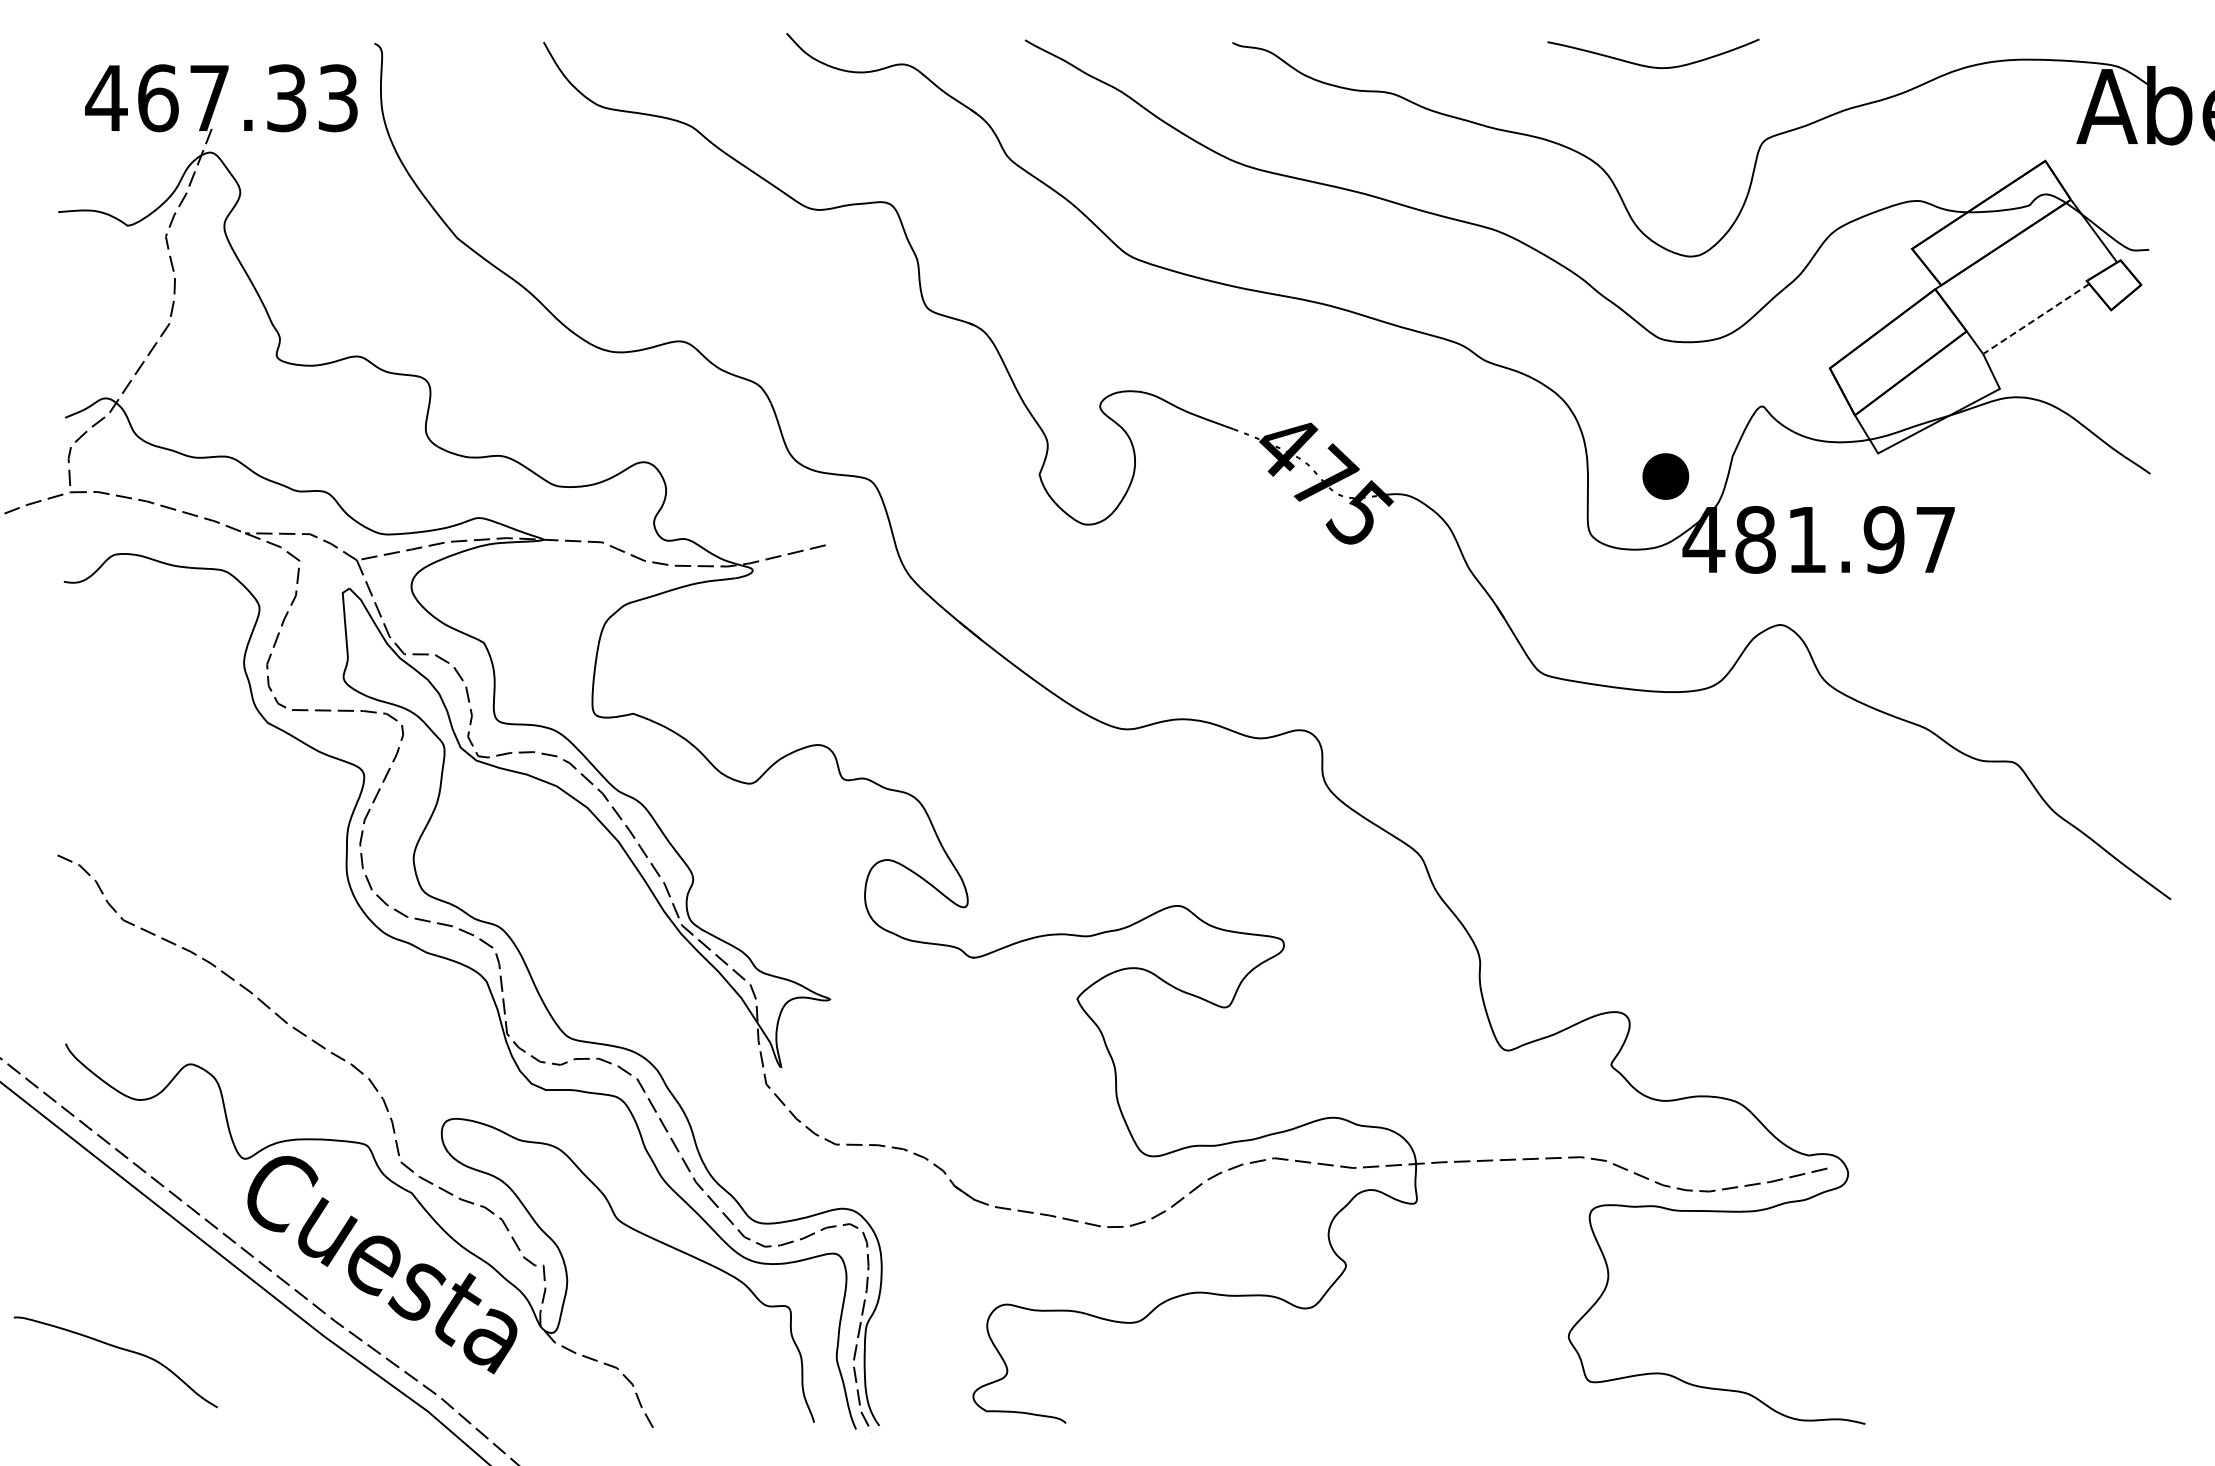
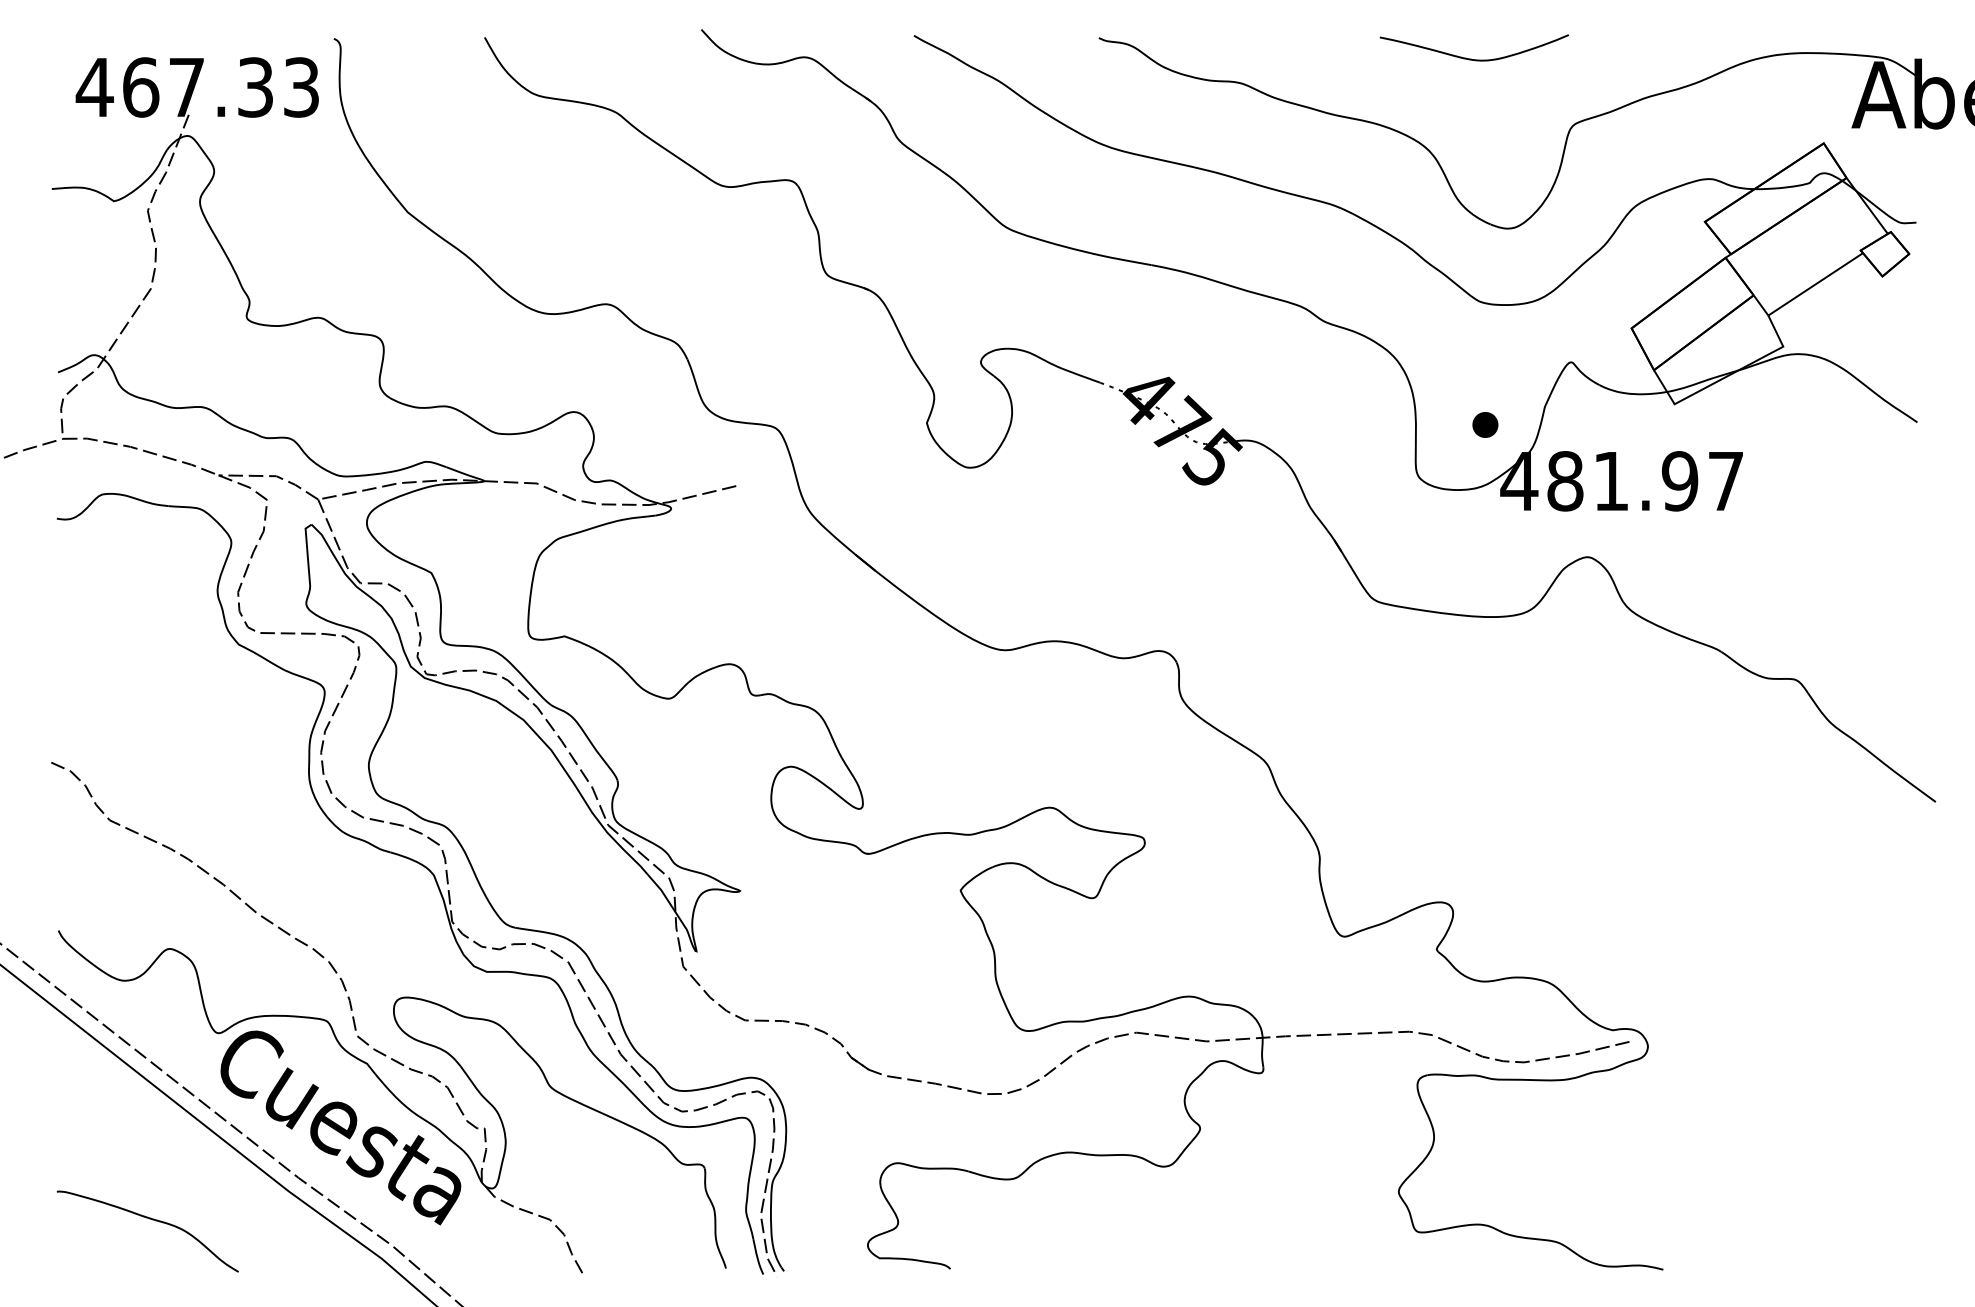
line: (2036, 319) -> (1815, 284), dashed -> solid
part: (1665, 476) -> (1485, 424), size x0.62
curve: (120, 1349) -> (151, 1220), moved

